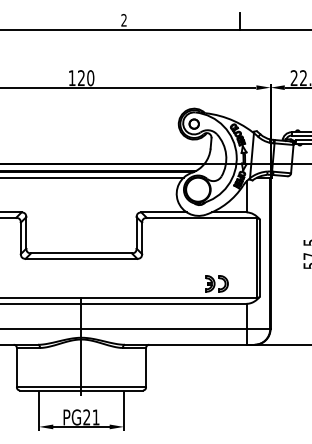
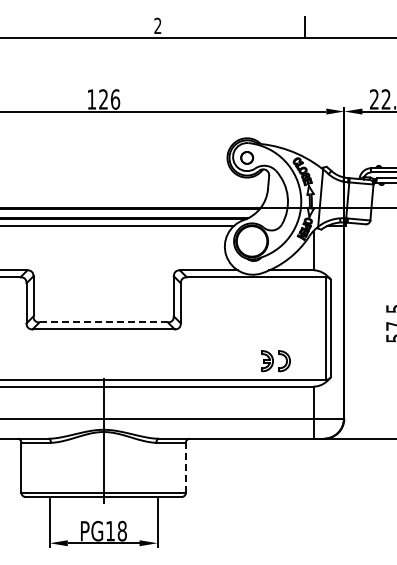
text: (90, 78) -> (115, 99), 120 -> 126
line: (81, 253) -> (103, 322), solid -> dashed
line: (145, 367) -> (185, 467), solid -> dashed
text: (91, 416) -> (116, 530), PG21 -> PG18

